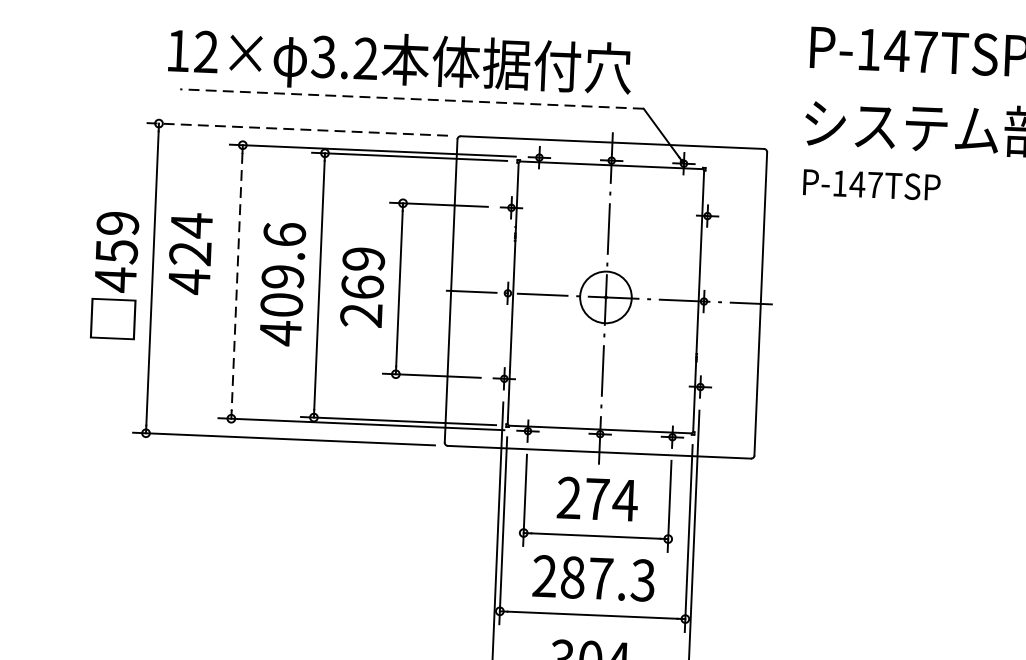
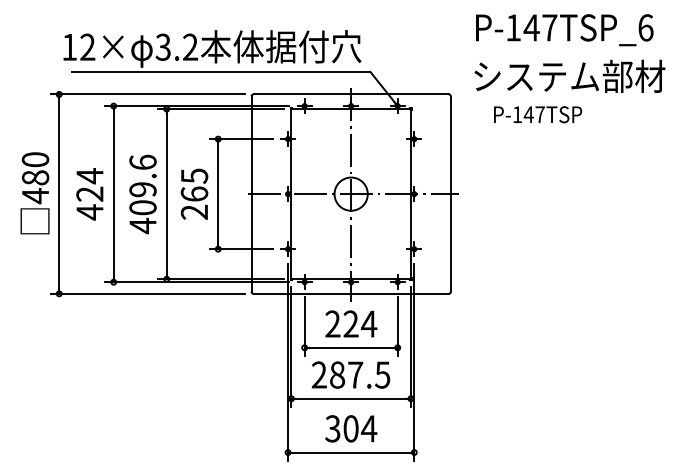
line: (410, 98) -> (220, 71), dashed -> solid
line: (296, 129) -> (147, 94), dashed -> solid
text: (872, 184) -> (538, 114), moved
text: (117, 237) -> (35, 168), 459 -> 480
text: (189, 254) -> (89, 194), moved
text: (363, 258) -> (194, 175), 269 -> 265
line: (236, 282) -> (113, 194), dashed -> solid
text: (596, 498) -> (350, 323), 274 -> 224
text: (642, 579) -> (382, 374), 287.3 -> 287.5

